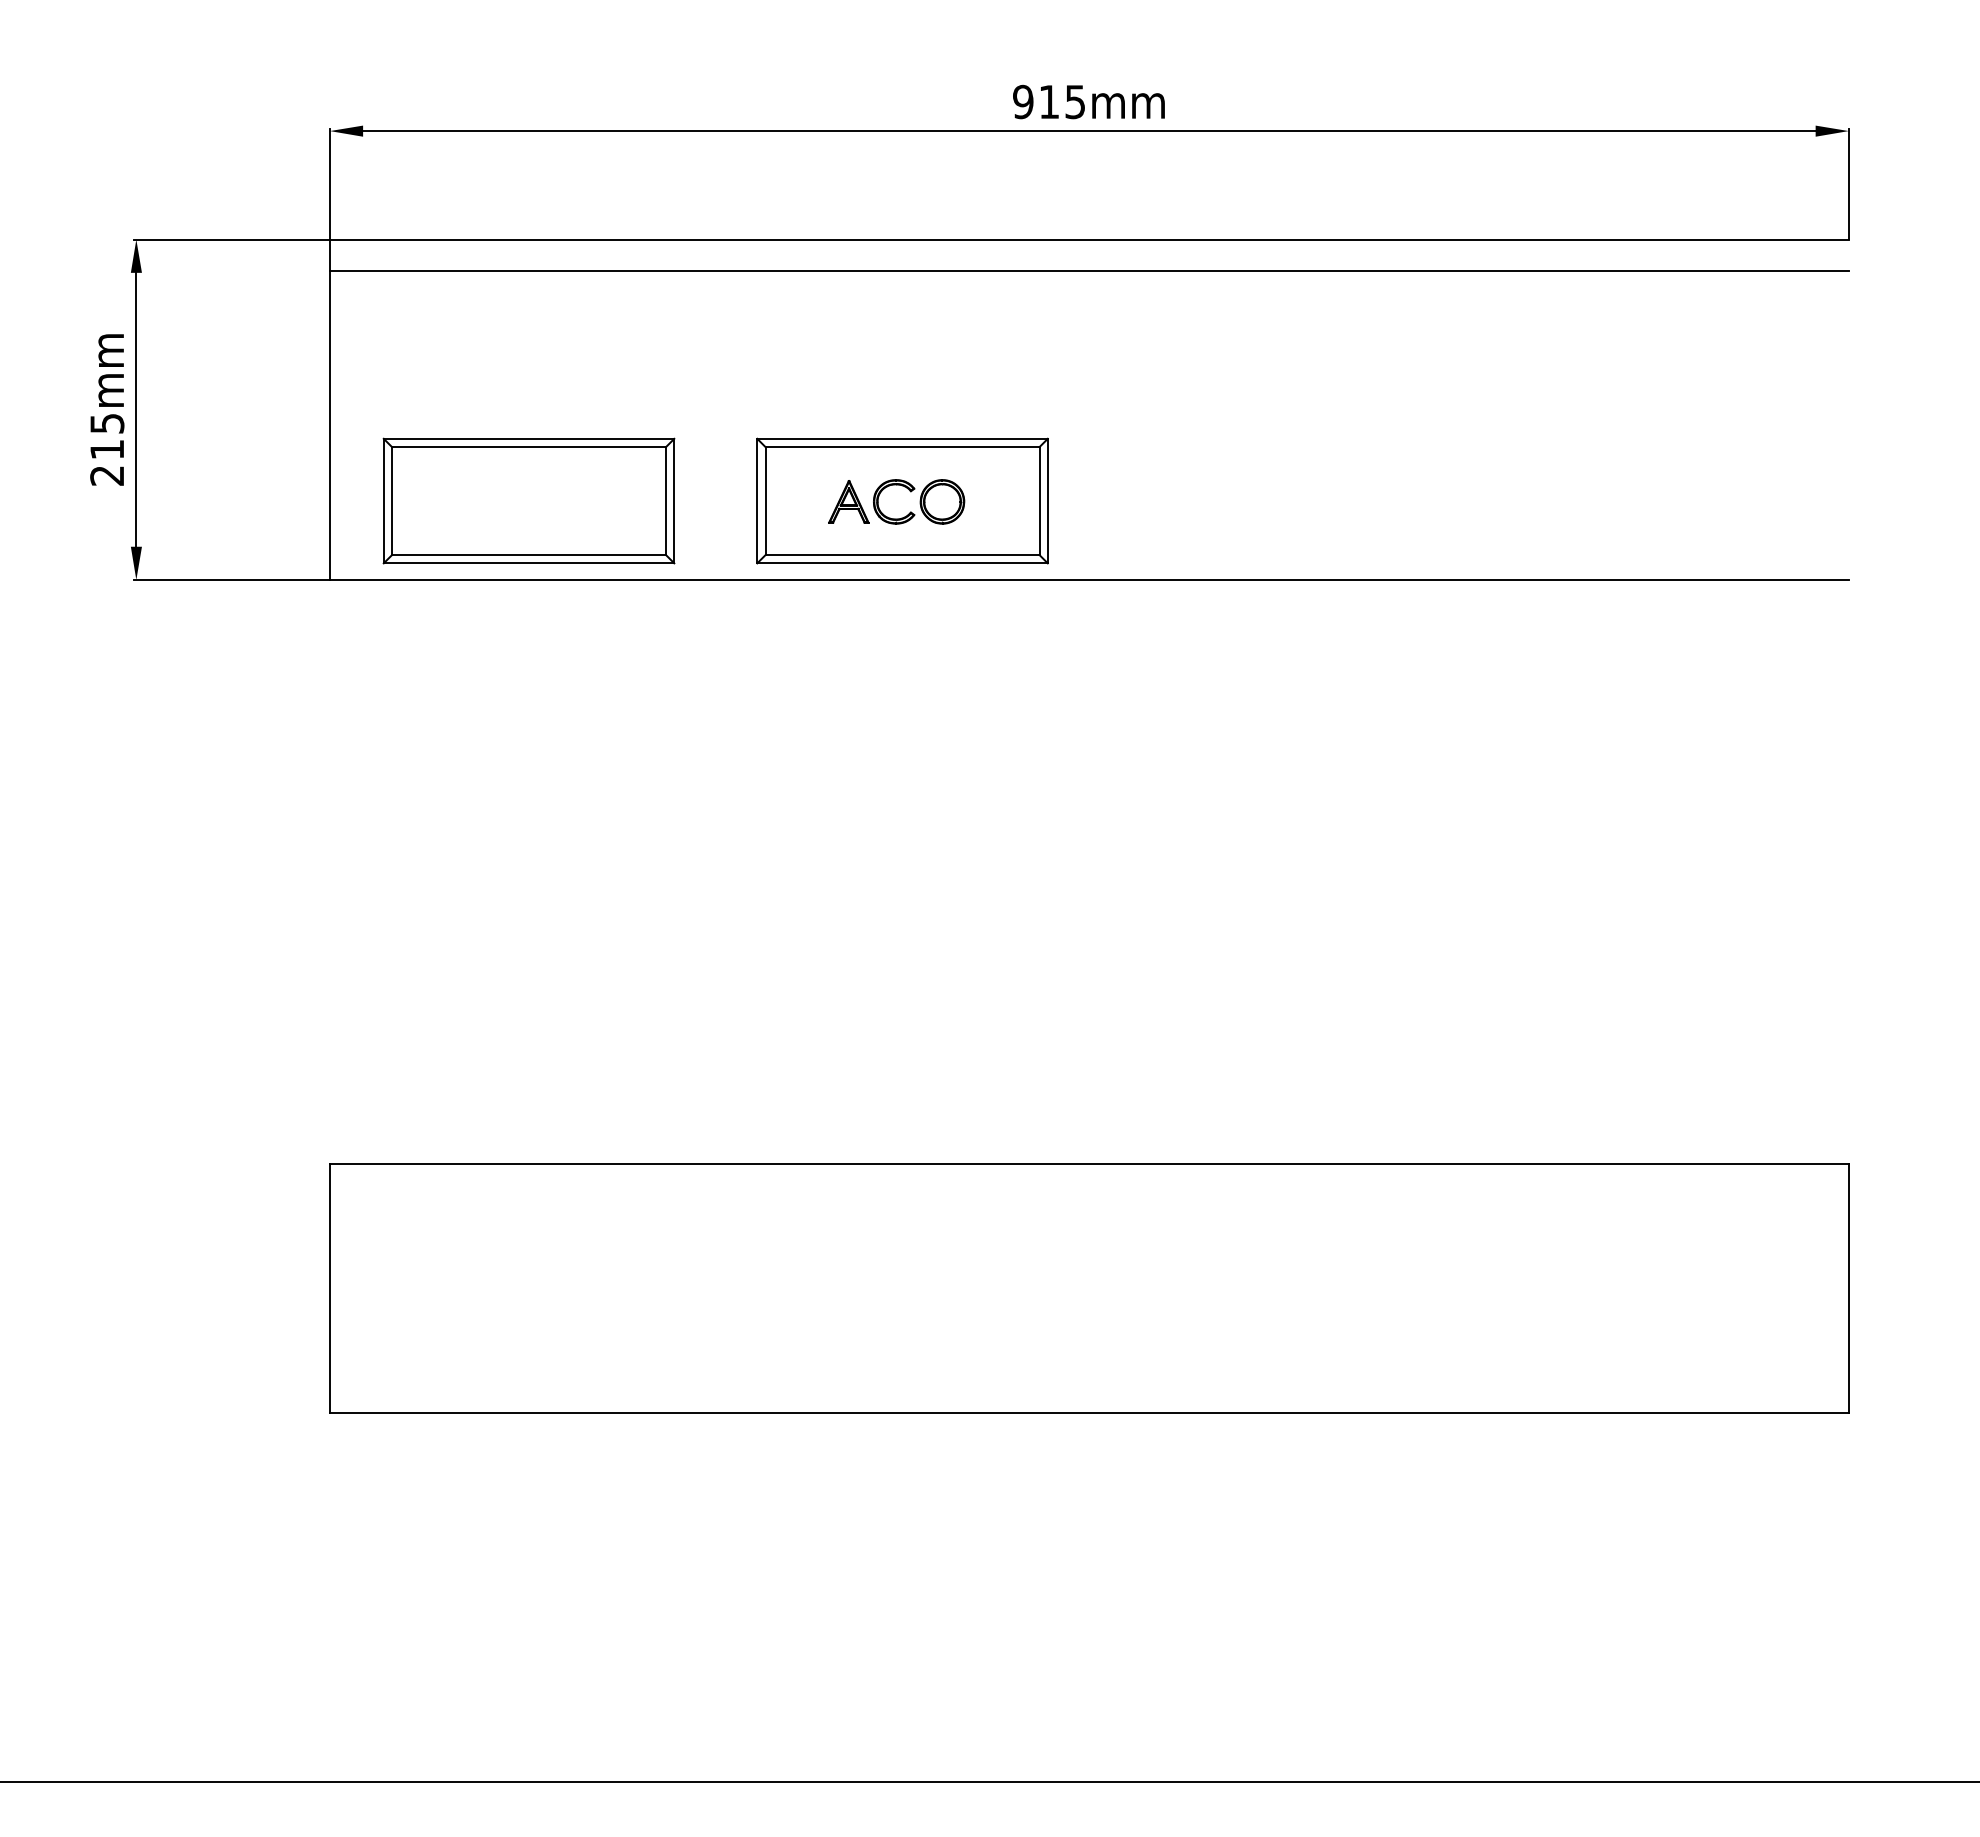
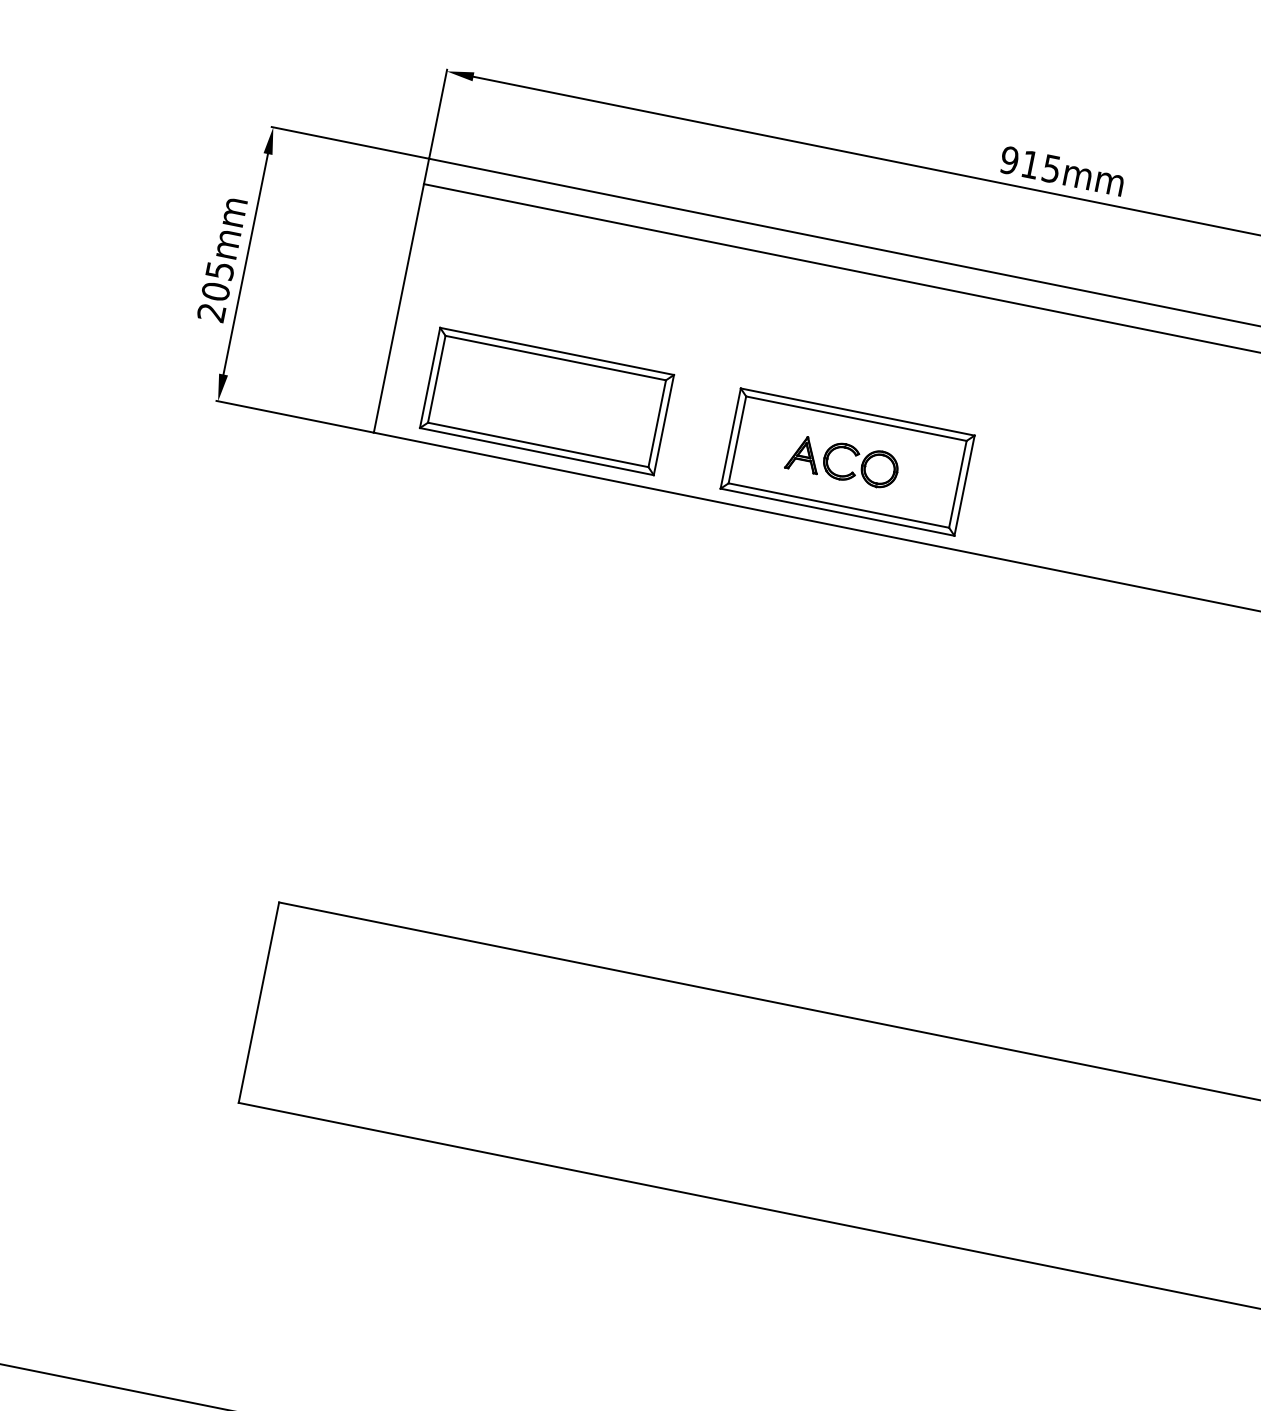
text: (107, 449) -> (216, 291), 215mm -> 205mm

